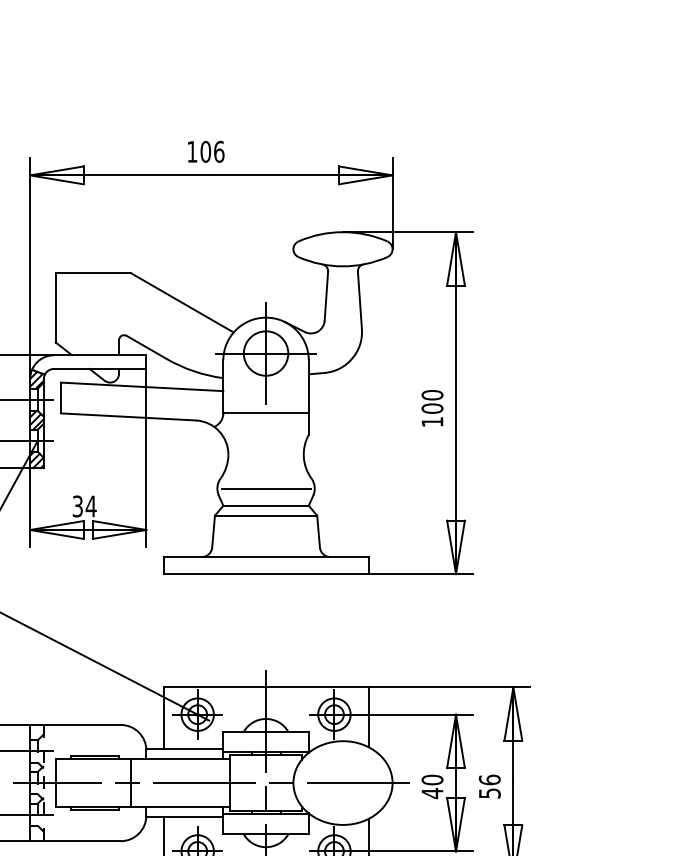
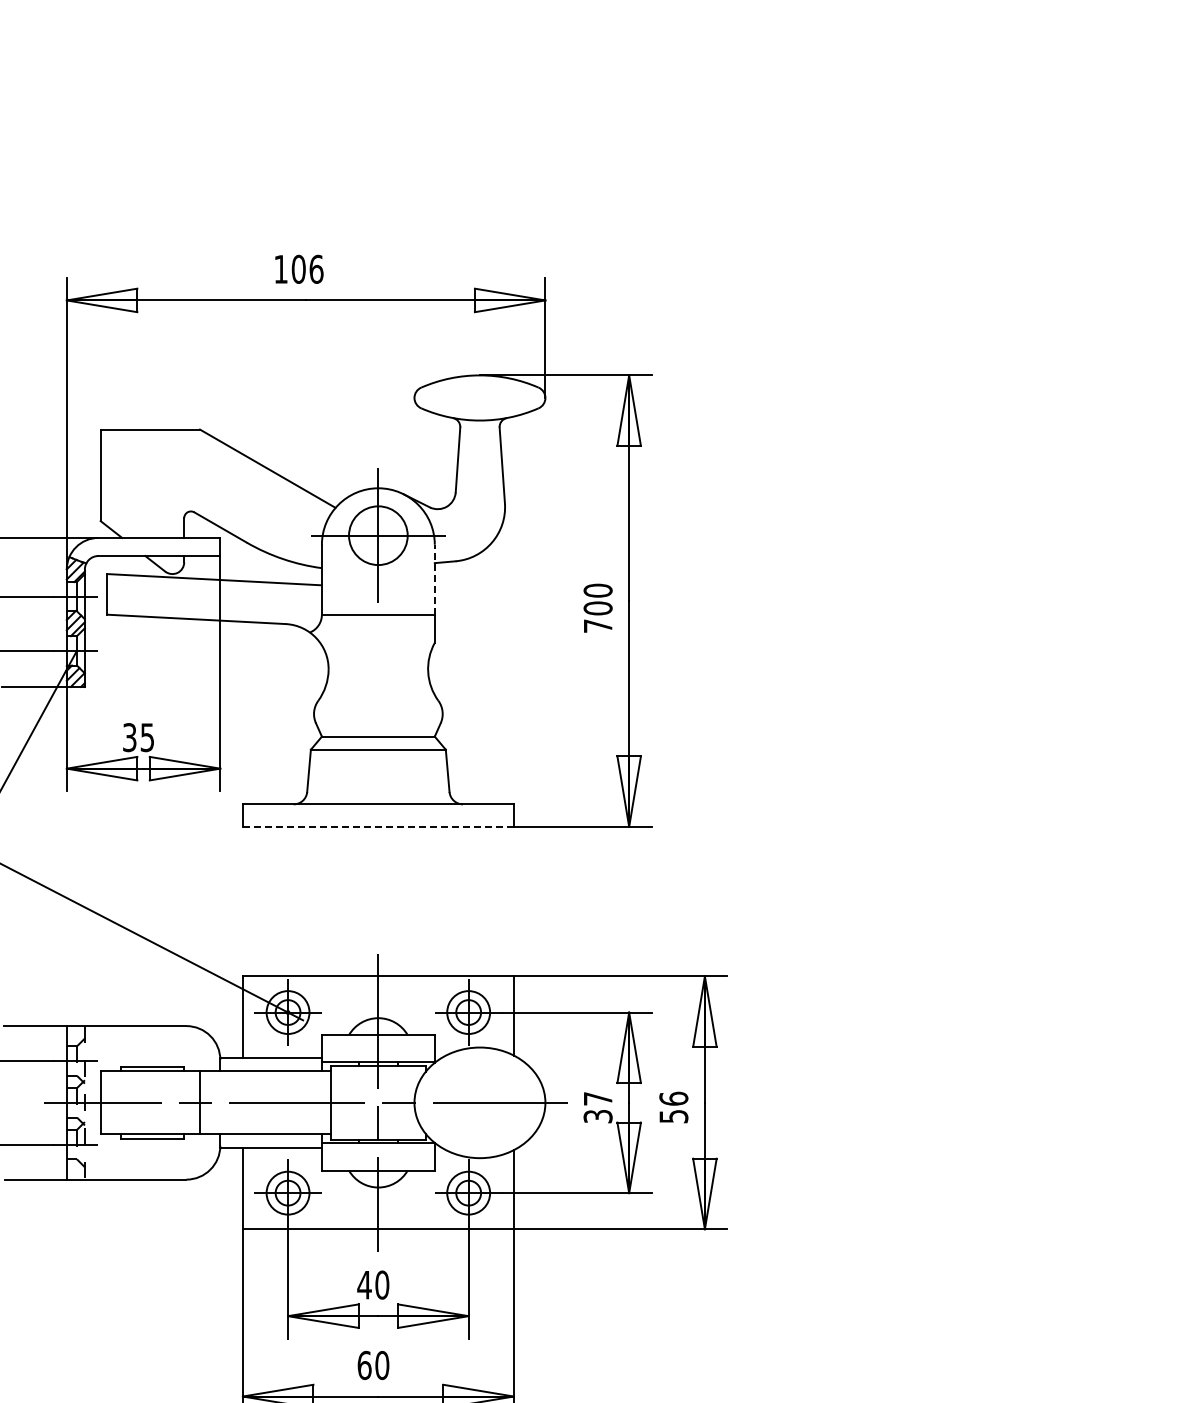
line: (308, 386) -> (434, 579), solid -> dashed
text: (432, 421) -> (598, 625), 100 -> 700
line: (266, 488) -> (378, 714), removed
text: (91, 506) -> (147, 737), 34 -> 35
line: (266, 573) -> (378, 826), solid -> dashed
text: (432, 786) -> (597, 1107), 40 -> 37

